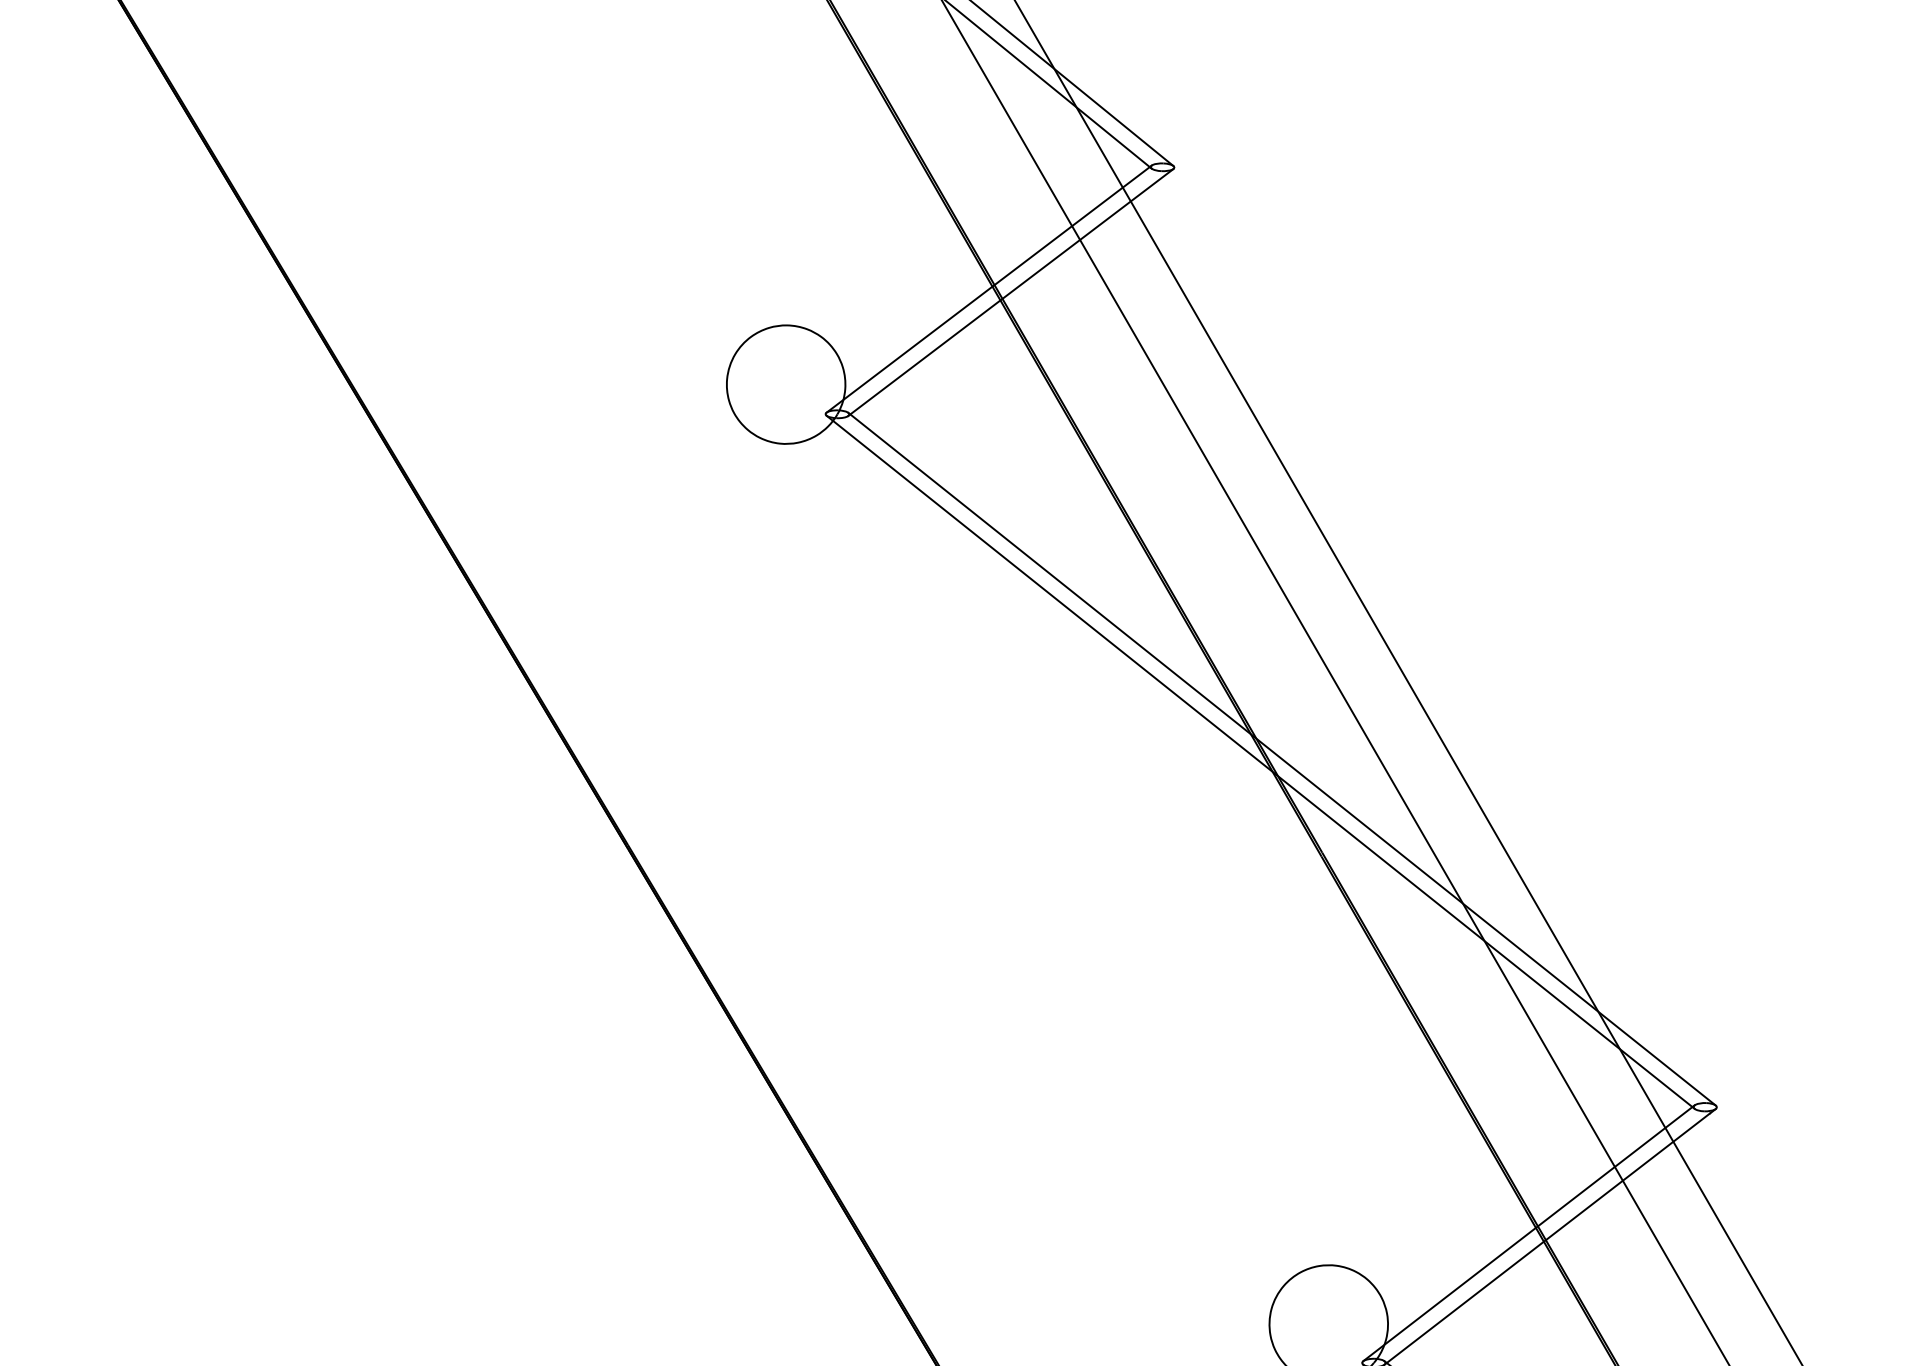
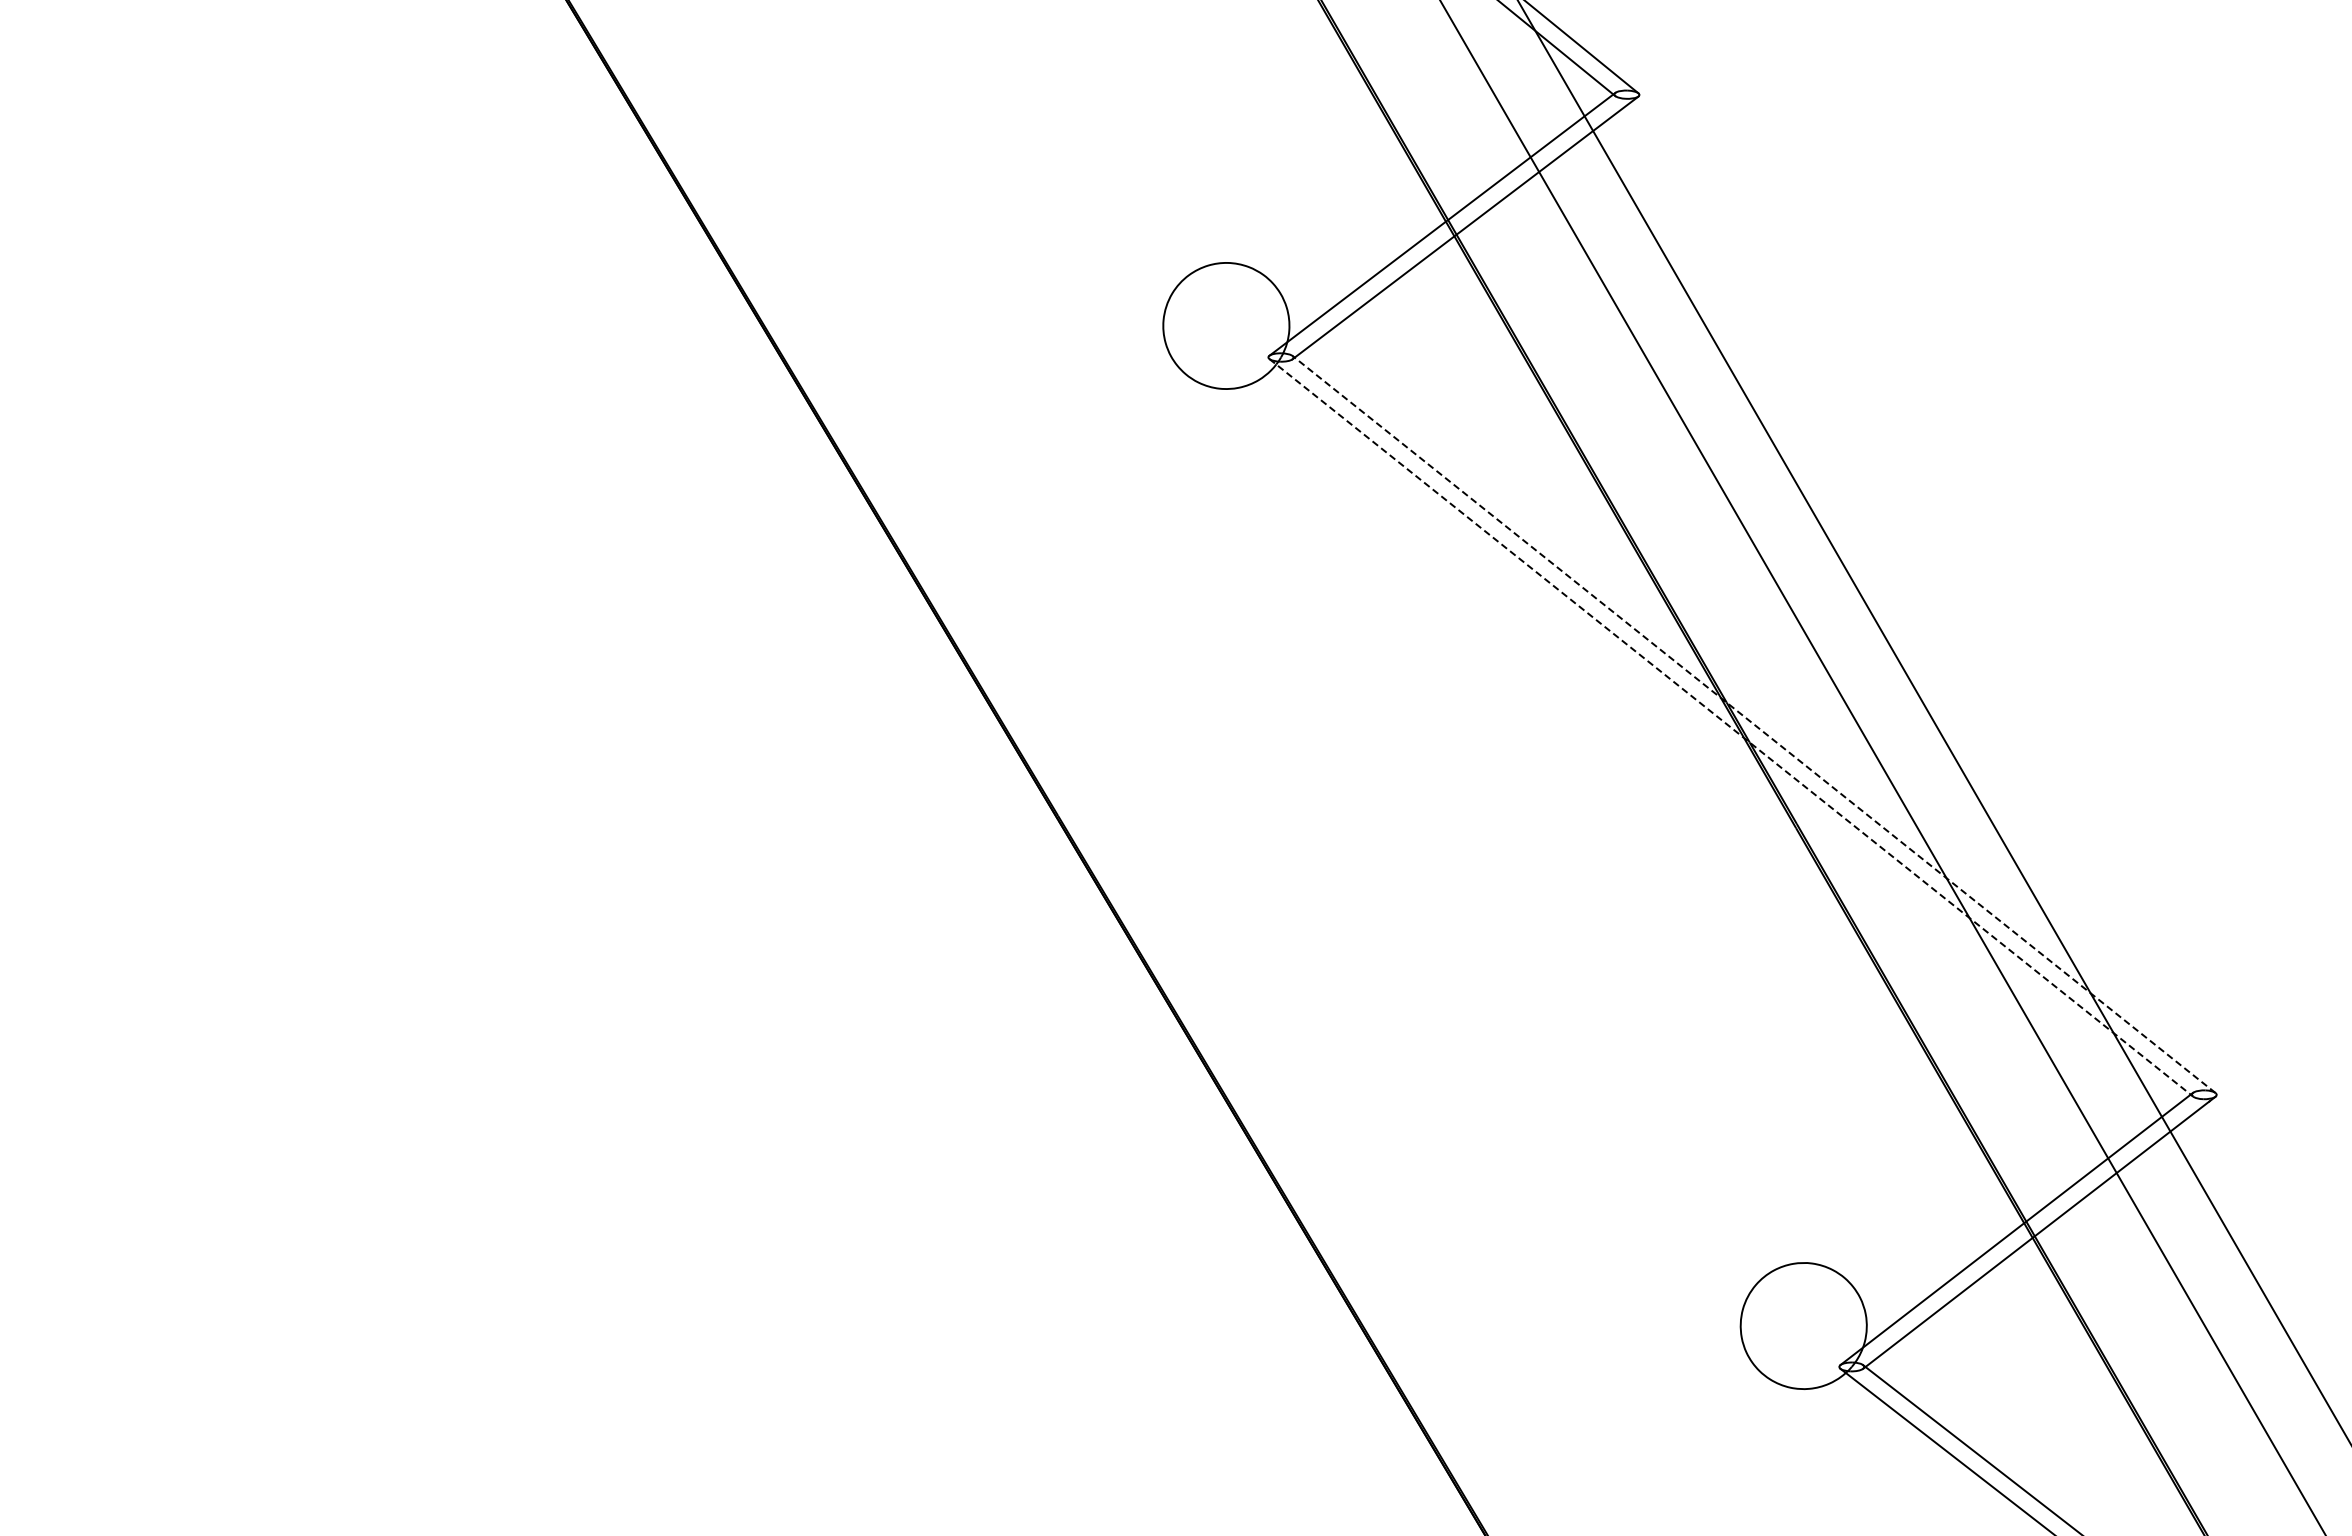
line: (1282, 759) -> (1754, 724), solid -> dashed
line: (1260, 762) -> (1731, 727), solid -> dashed

